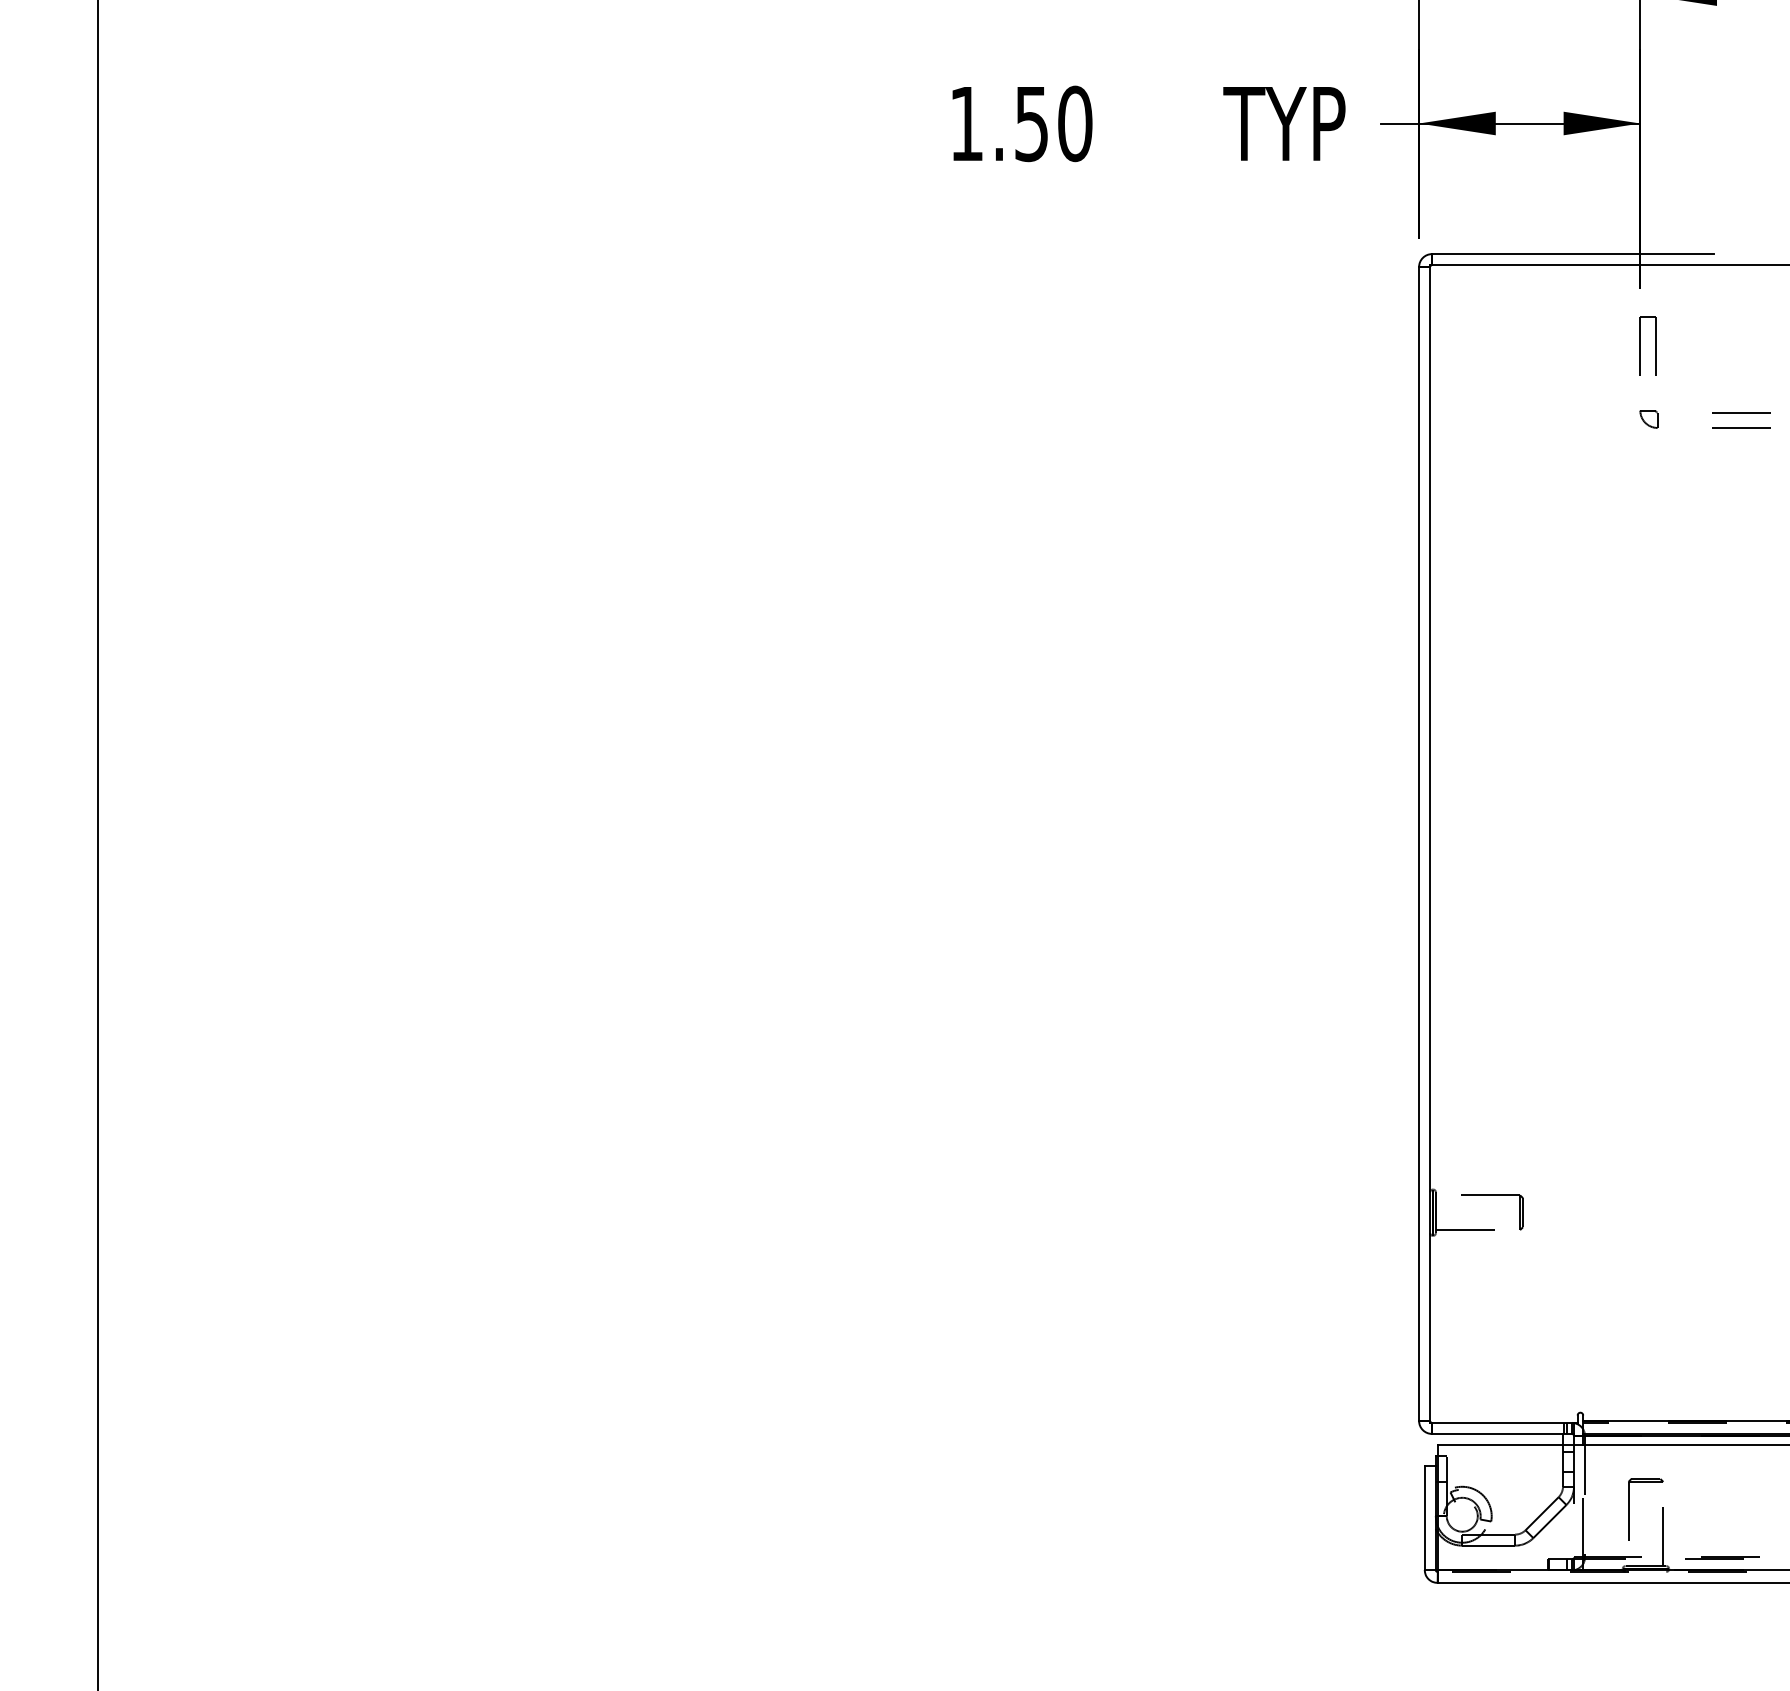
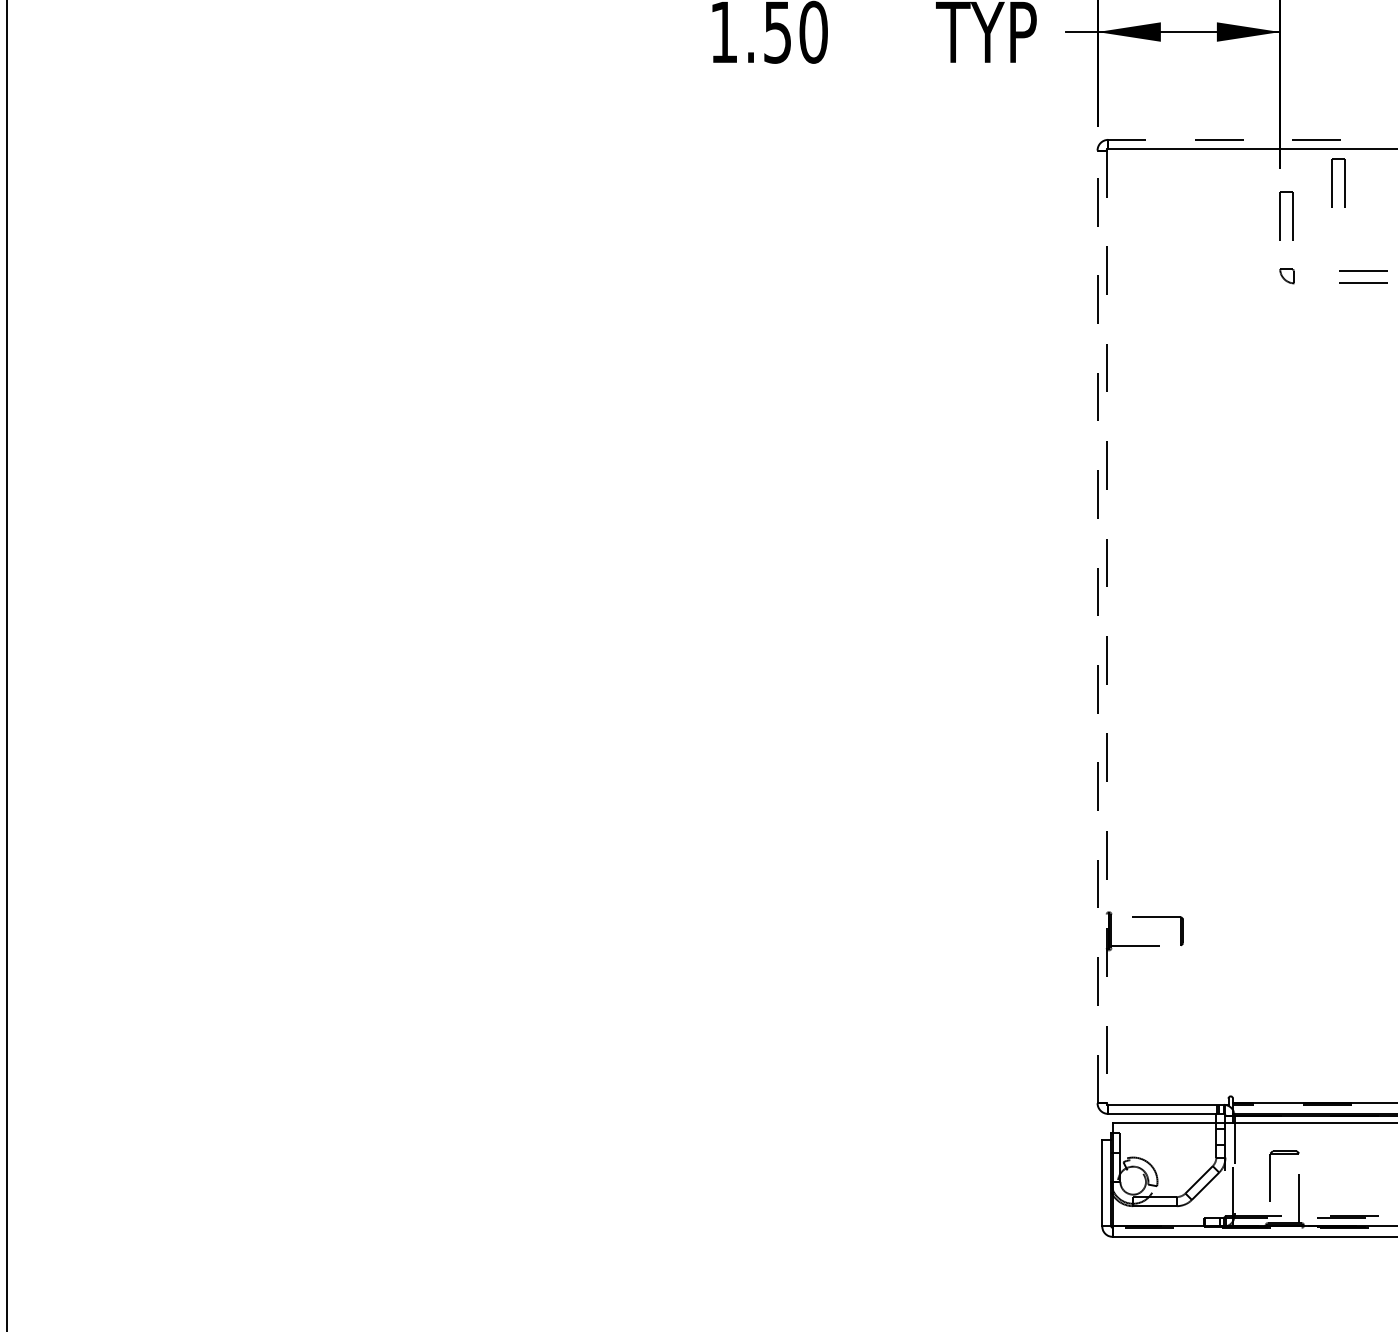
line: (1572, 254) -> (1224, 140), solid -> dashed
part: (1703, 305) -> (1332, 182), added
line: (1419, 844) -> (1097, 627), solid -> dashed
line: (1430, 844) -> (1106, 627), solid -> dashed

